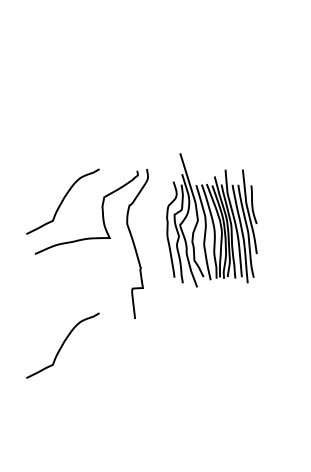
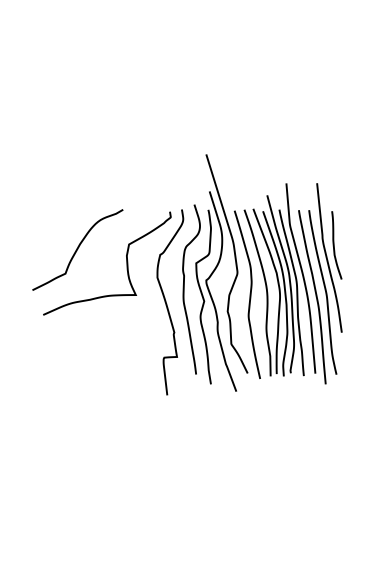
part: (211, 220) -> (261, 273), size x1.43
curve: (62, 345) -> (77, 428), removed

